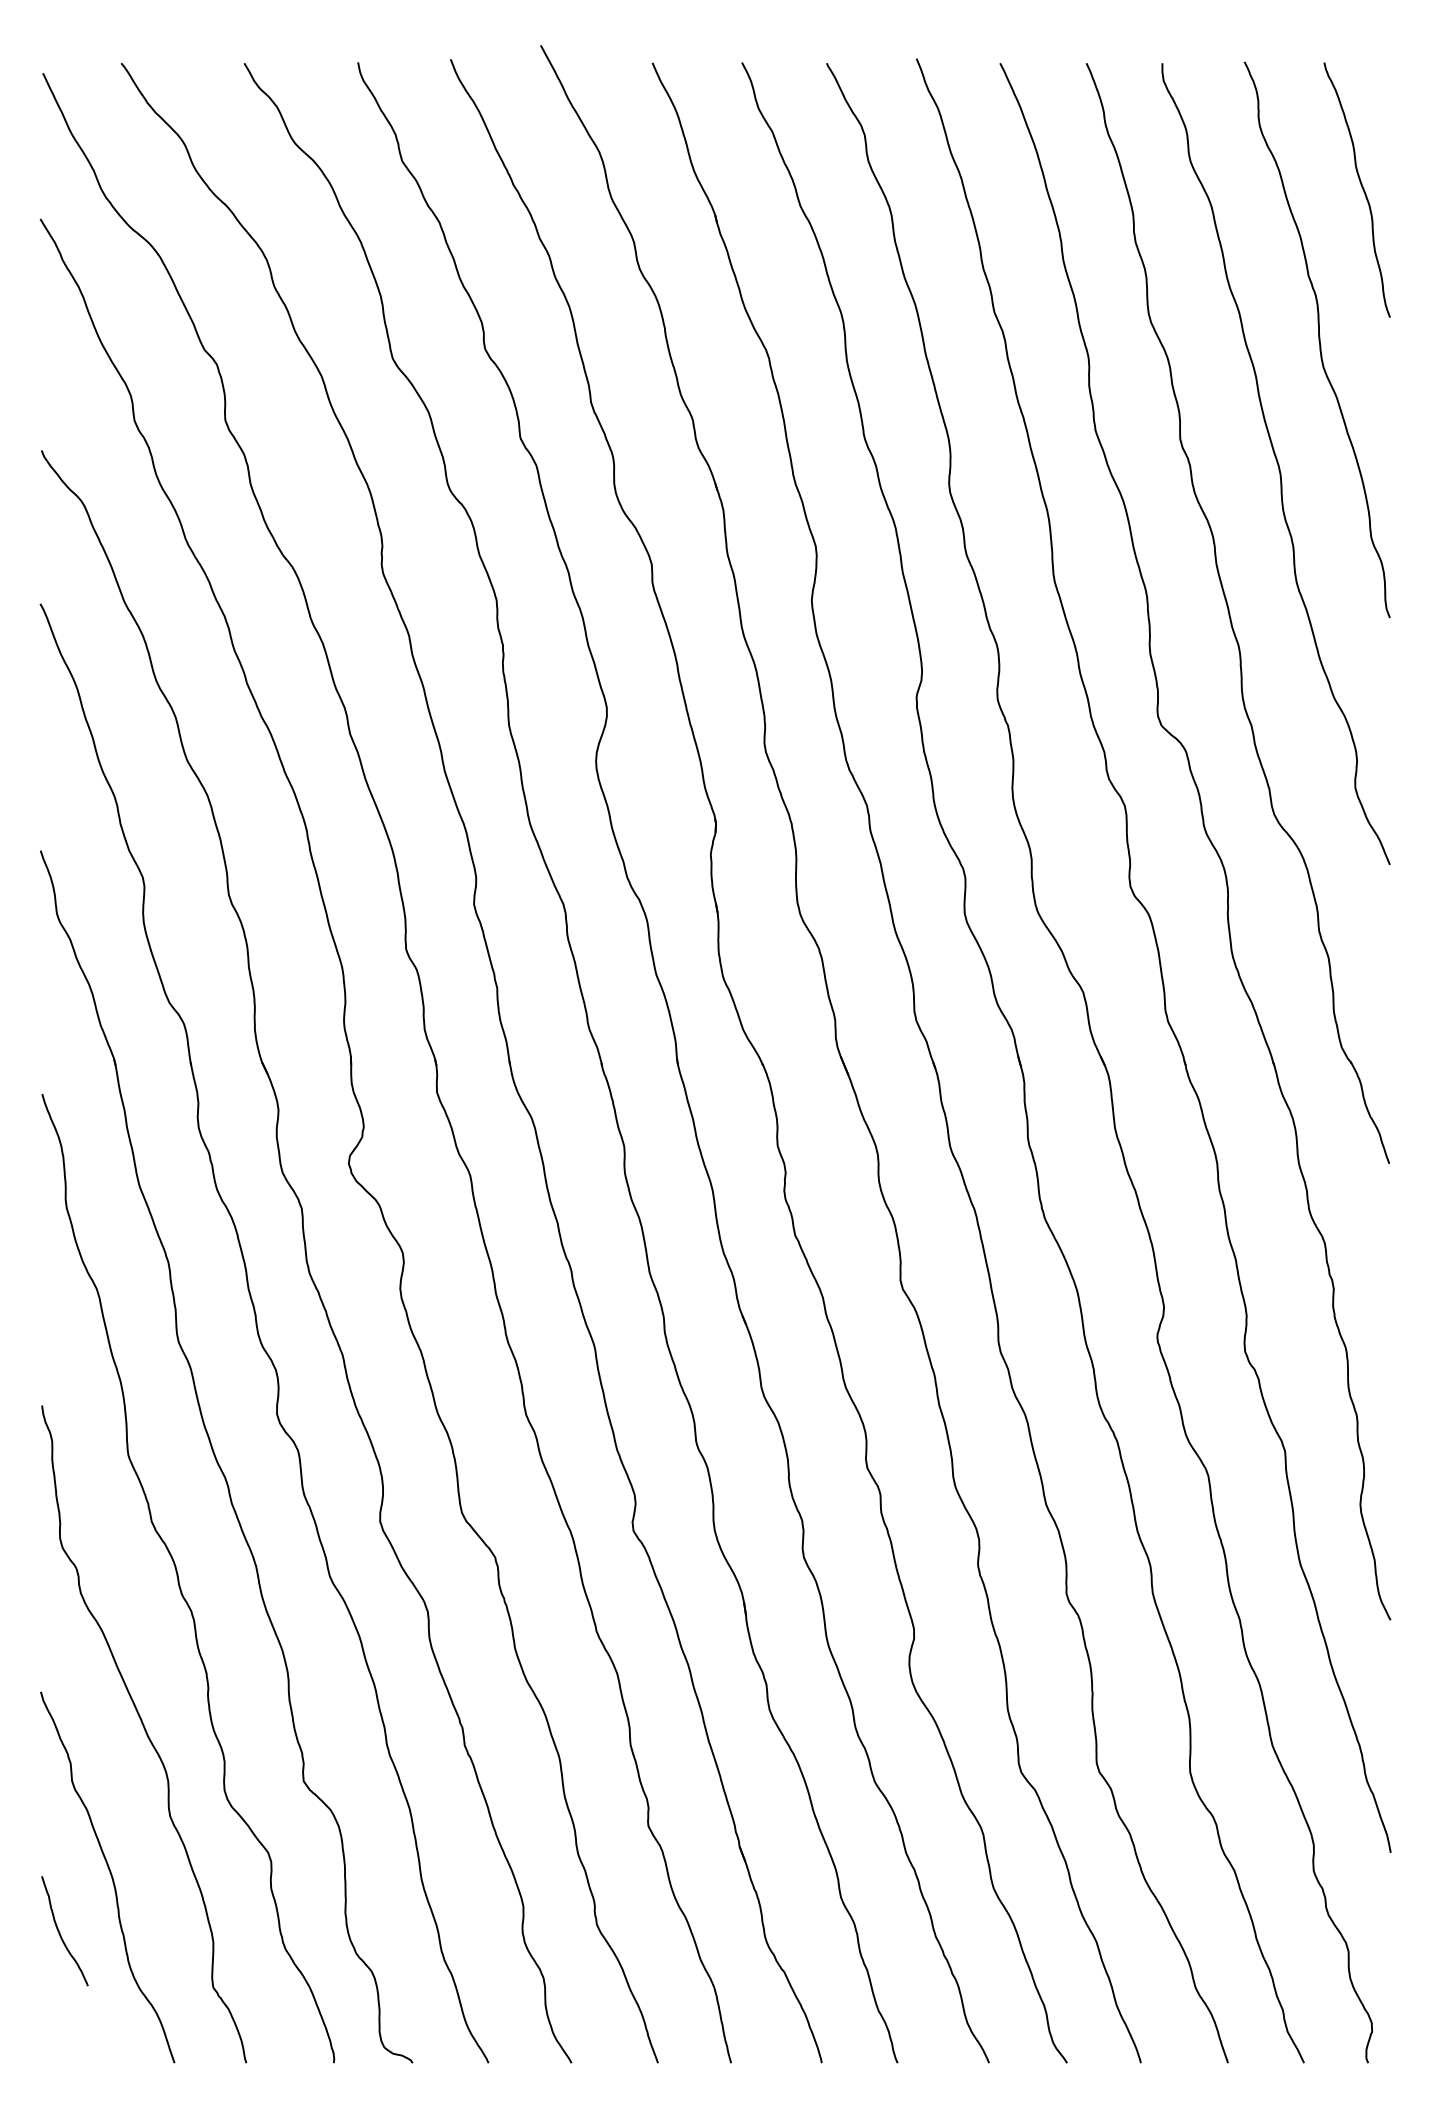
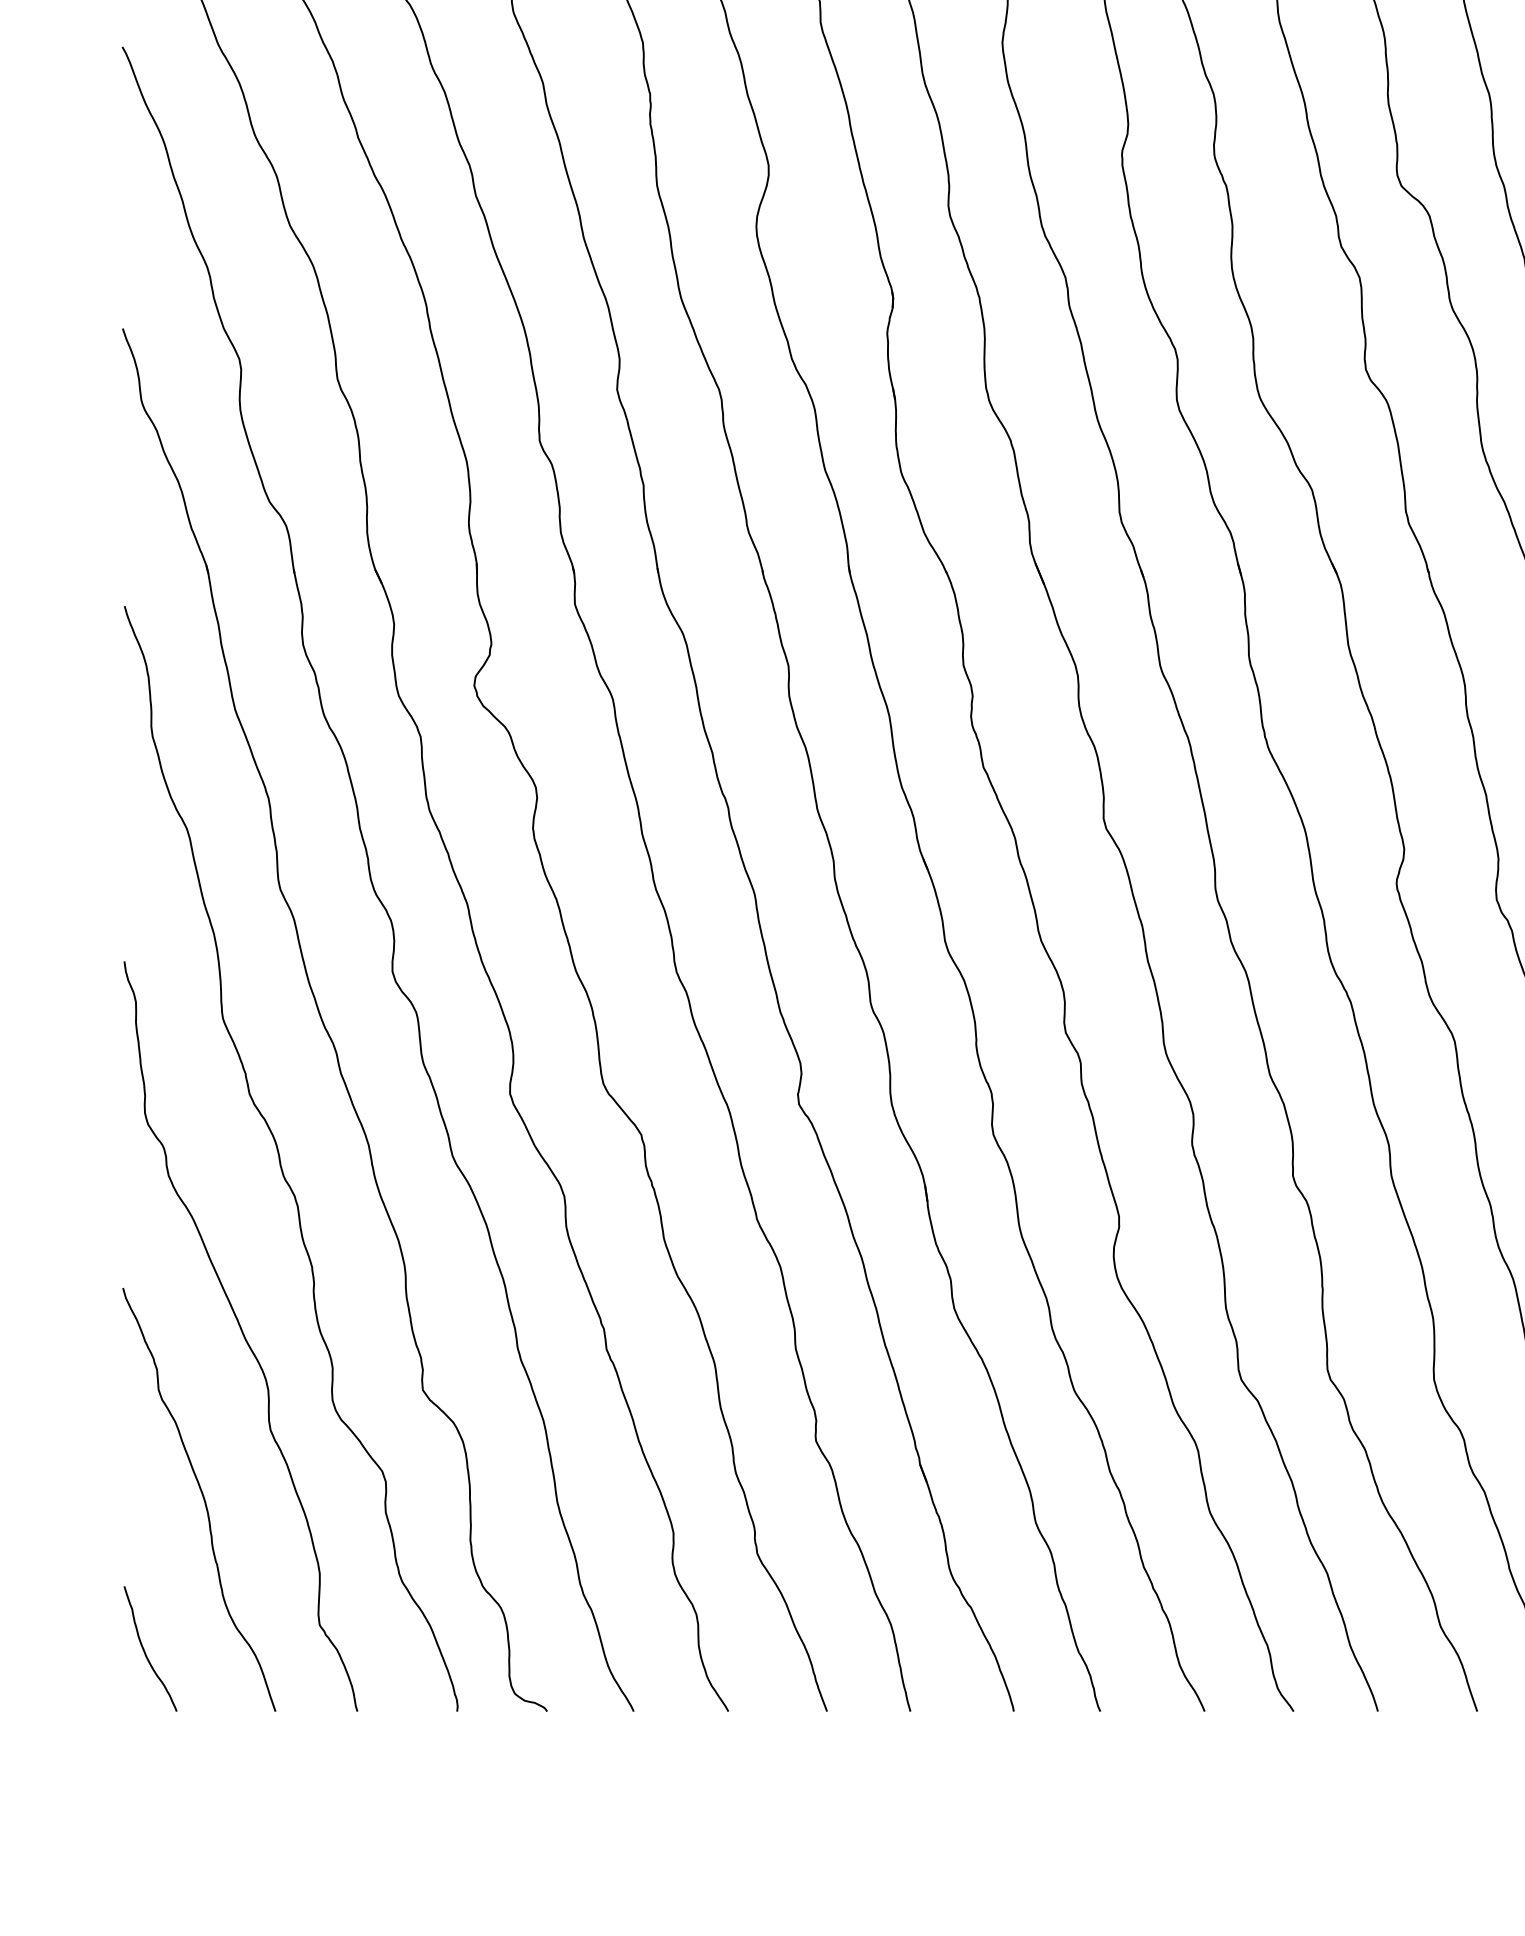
curve: (60, 1932) -> (145, 1650), moved

